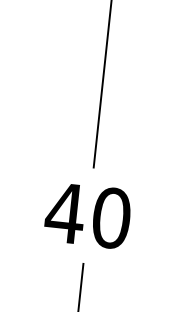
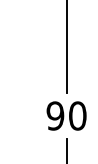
text: (65, 212) -> (55, 115), 40 -> 90

